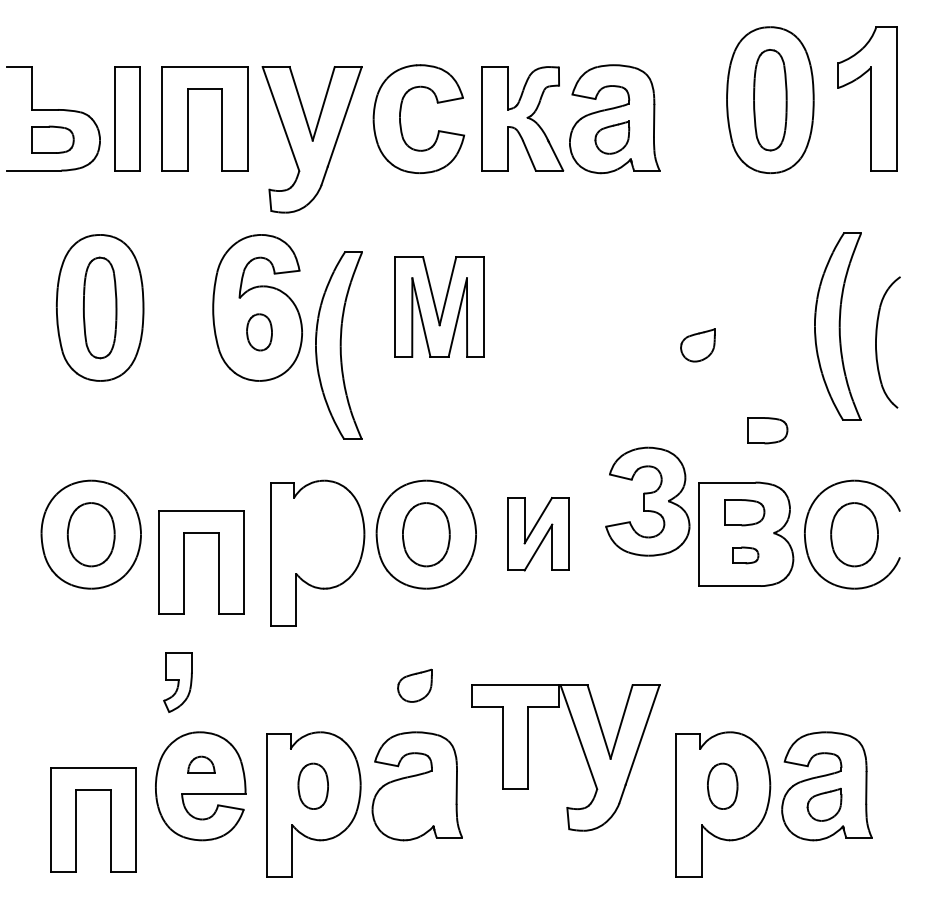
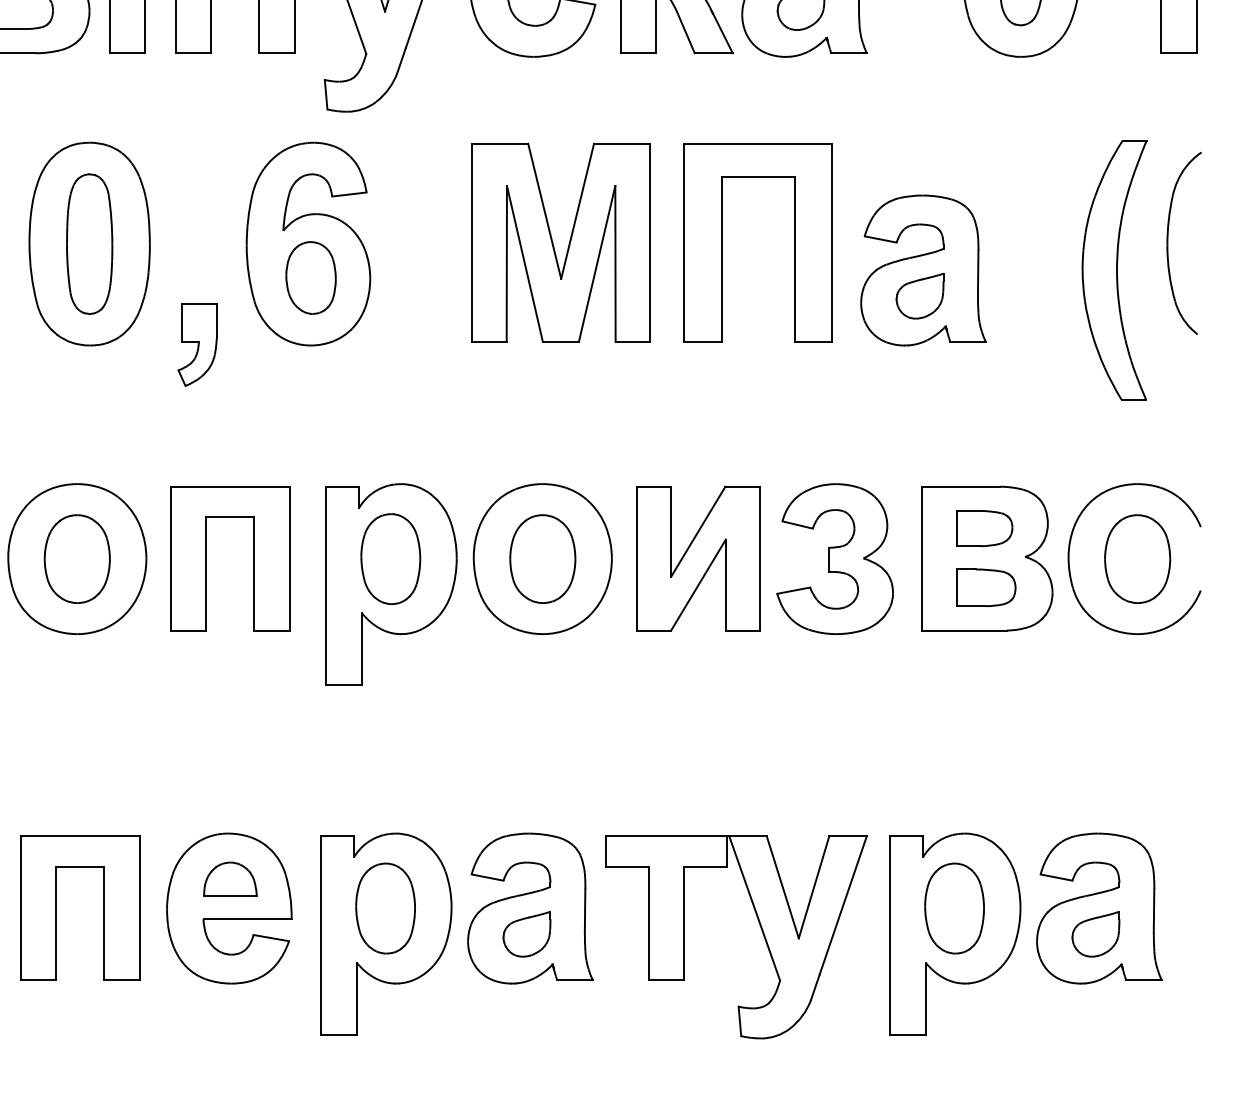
part: (439, 306) -> (561, 242), size x1.43
part: (555, 306) -> (722, 242), added
part: (699, 326) -> (922, 269), added
part: (259, 332) -> (311, 278), size x1.43
part: (876, 342) -> (1168, 243), moved
part: (338, 345) -> (420, 296), removed
part: (767, 430) -> (1016, 414), removed
part: (647, 501) -> (834, 558), moved
part: (538, 533) -> (698, 557), size x1.43
part: (316, 534) -> (390, 558), added
part: (745, 555) -> (986, 587), size x1.67
part: (184, 562) -> (206, 558), moved
part: (177, 682) -> (197, 344), moved
part: (414, 685) -> (526, 933), moved
part: (581, 748) -> (758, 924), moved
part: (201, 764) -> (230, 878), size x1.43
part: (313, 786) -> (386, 908), size x1.43
part: (722, 786) -> (954, 908), size x1.43
part: (76, 819) -> (56, 907), moved

